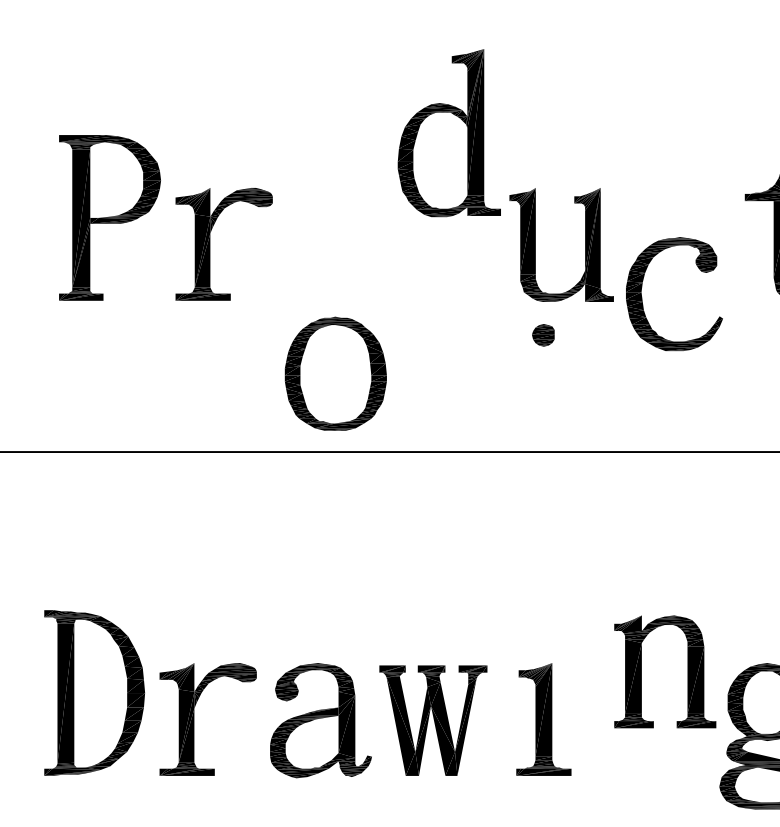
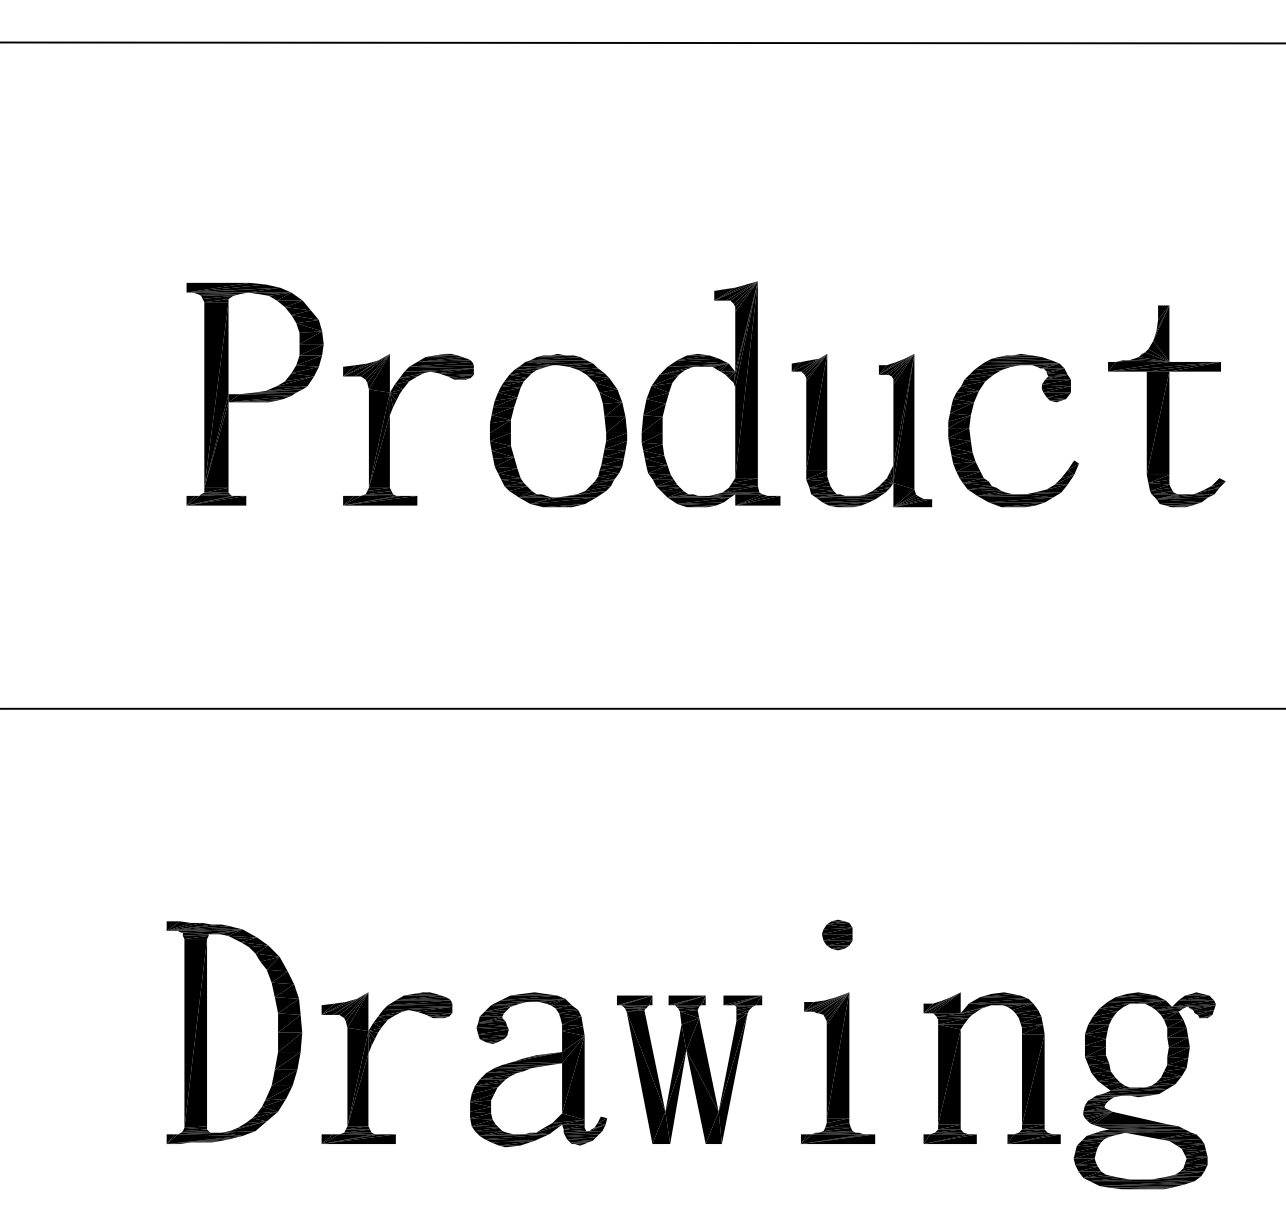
part: (448, 133) -> (710, 394), moved
part: (642, 297) -> (970, 435), moved
part: (543, 334) -> (837, 934), moved
part: (335, 373) -> (558, 430), moved
part: (641, 671) -> (960, 1067), moved

